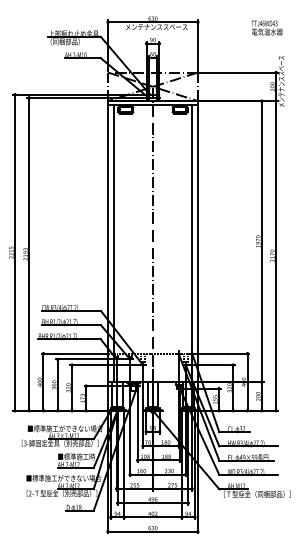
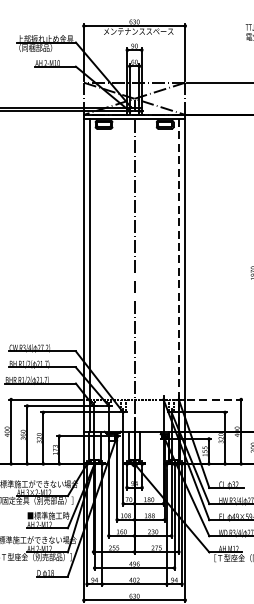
line: (192, 243) -> (179, 275), solid -> dashed
line: (224, 353) -> (215, 399), solid -> dashed

